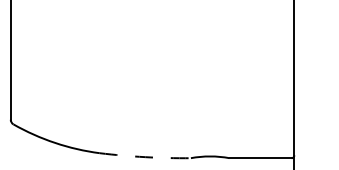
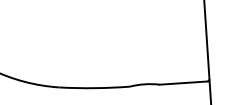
arc: (145, 157) -> (95, 88), dashed -> solid

